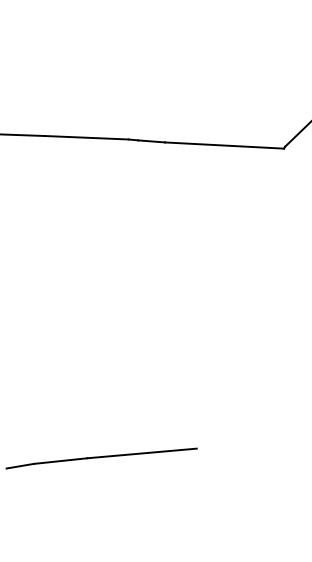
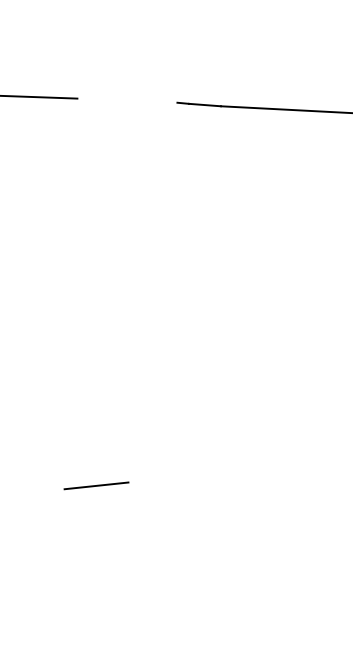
line: (86, 137) -> (127, 100), removed
line: (141, 453) -> (192, 476), removed
line: (19, 465) -> (47, 491), removed

